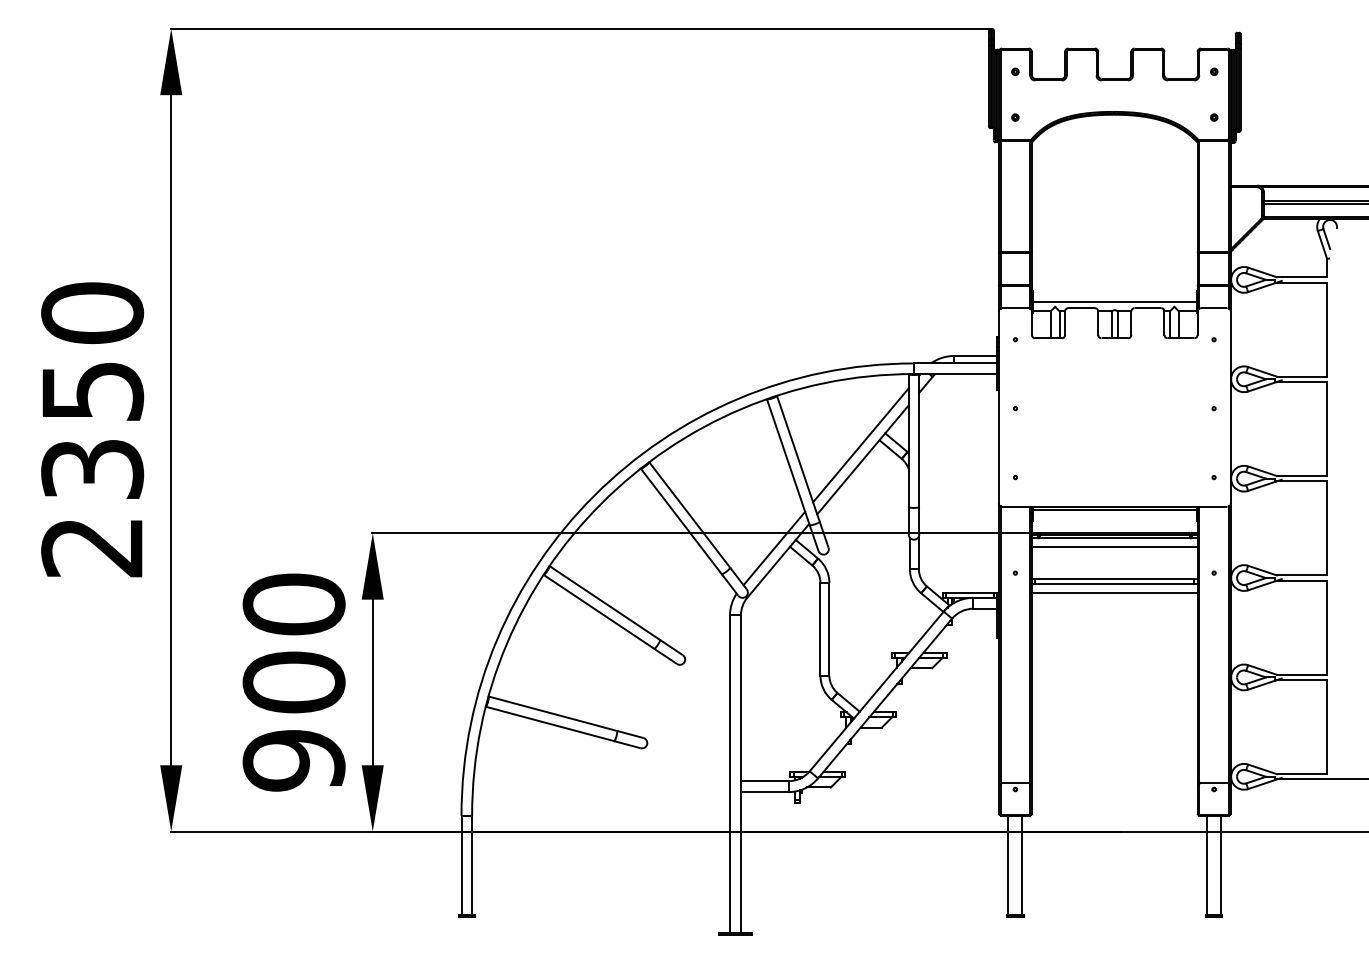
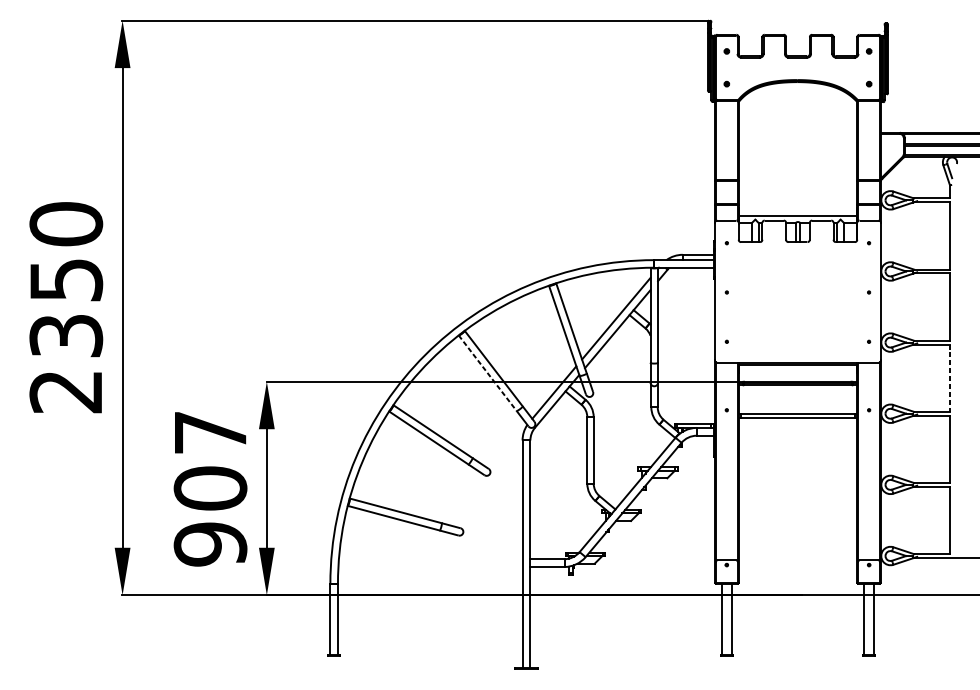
line: (681, 521) -> (487, 373), solid -> dashed
line: (1327, 528) -> (950, 378), solid -> dashed
line: (1114, 547) -> (797, 391), removed
line: (1114, 592) -> (797, 424), removed
text: (293, 604) -> (210, 432), 900 -> 907

